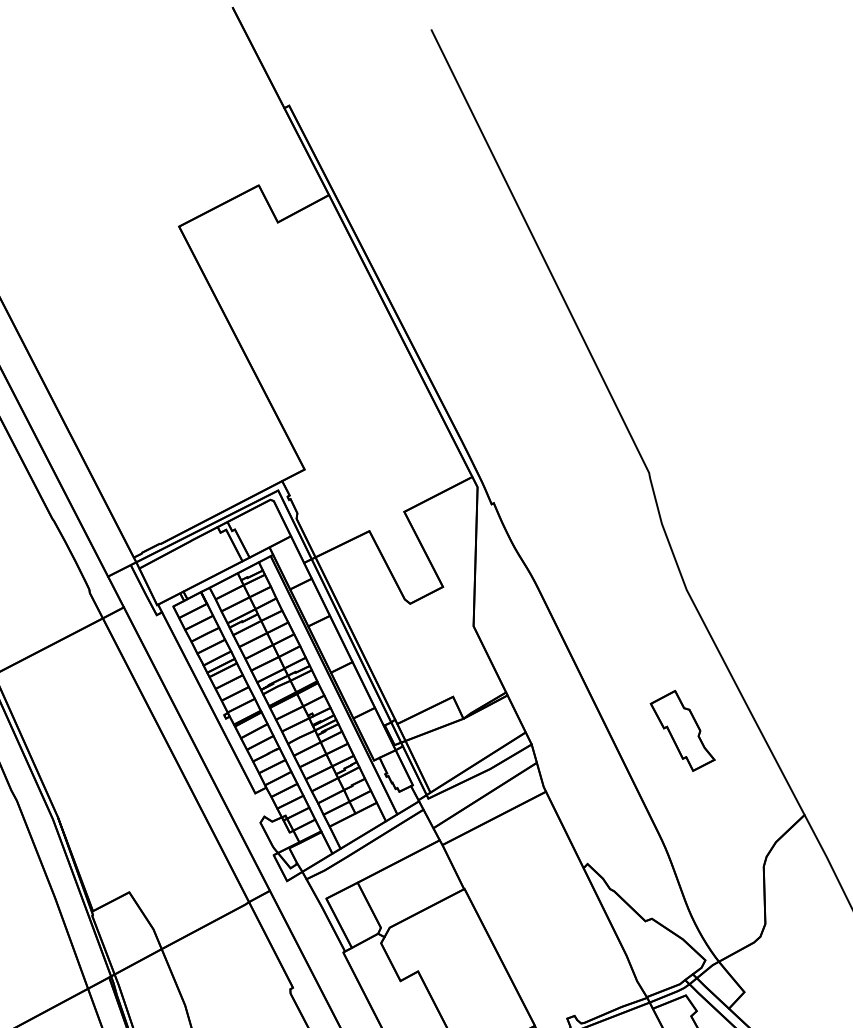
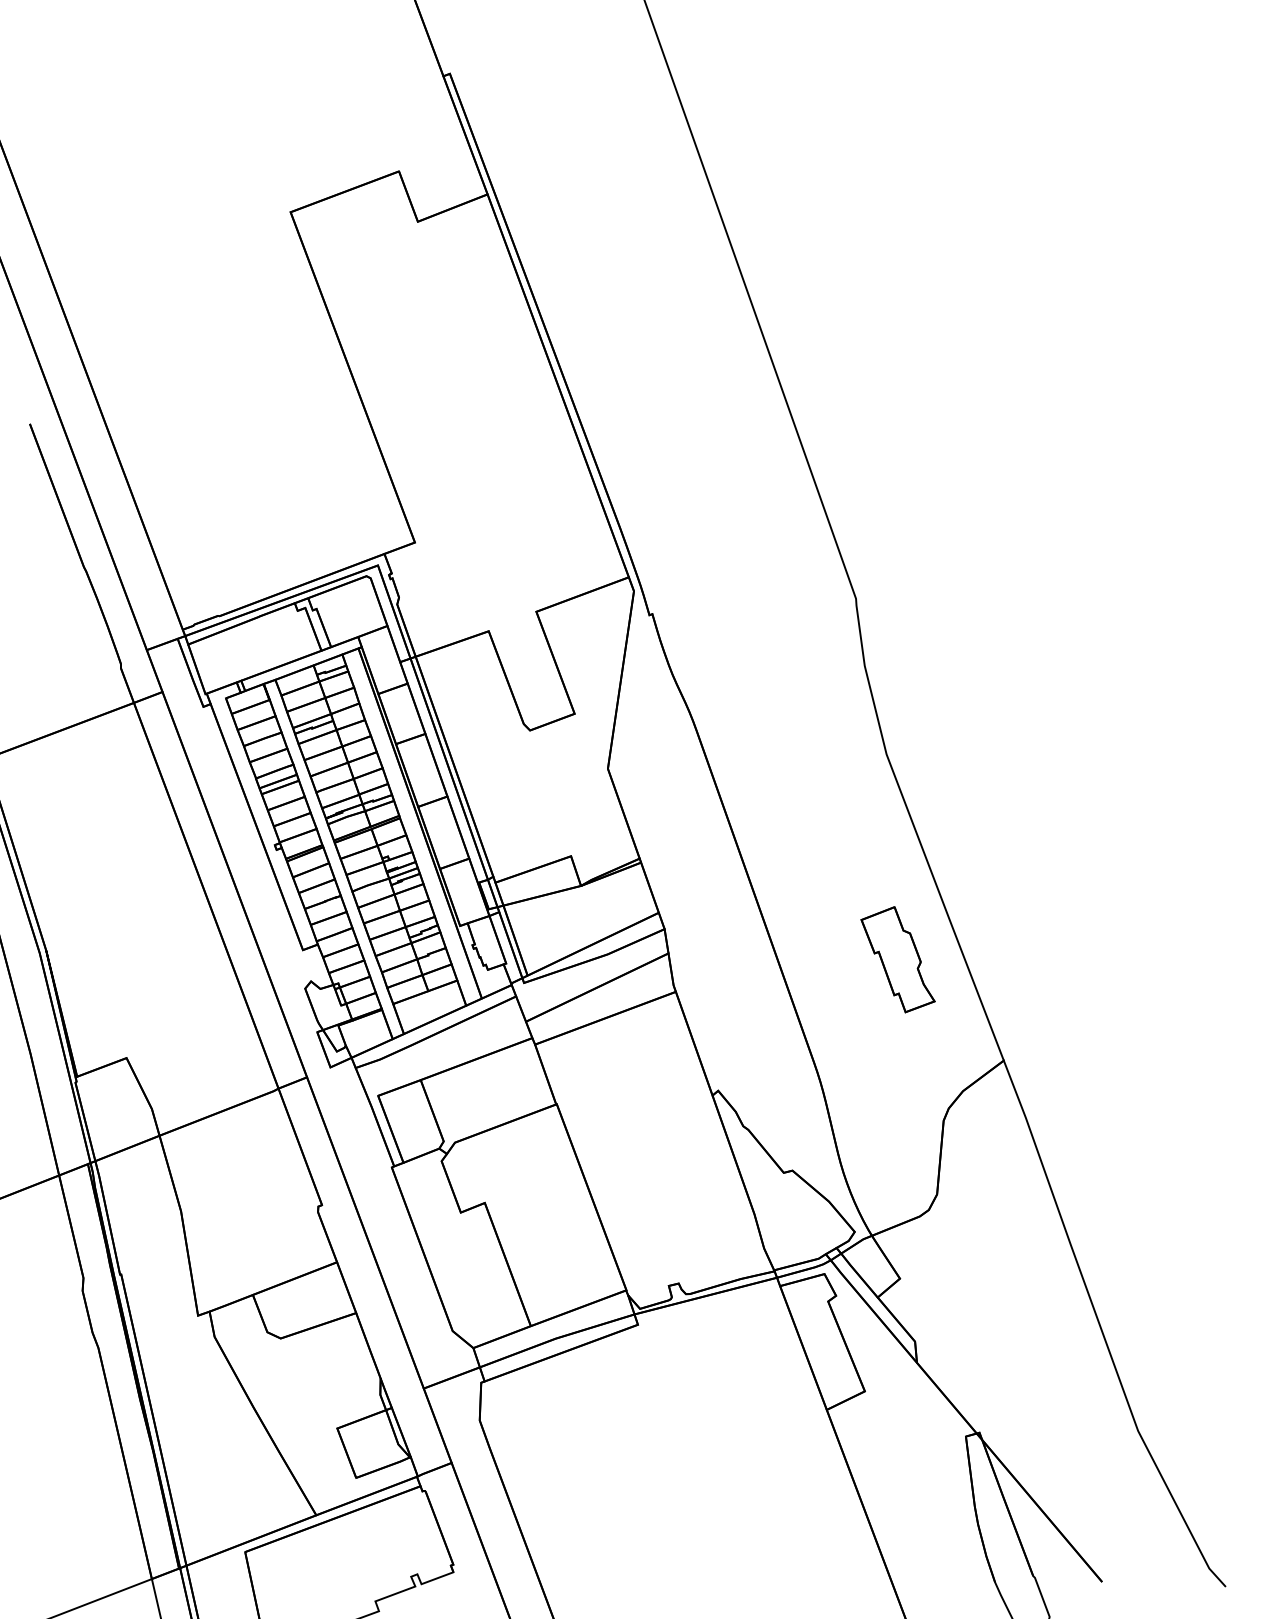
part: (682, 730) -> (897, 959), moved

